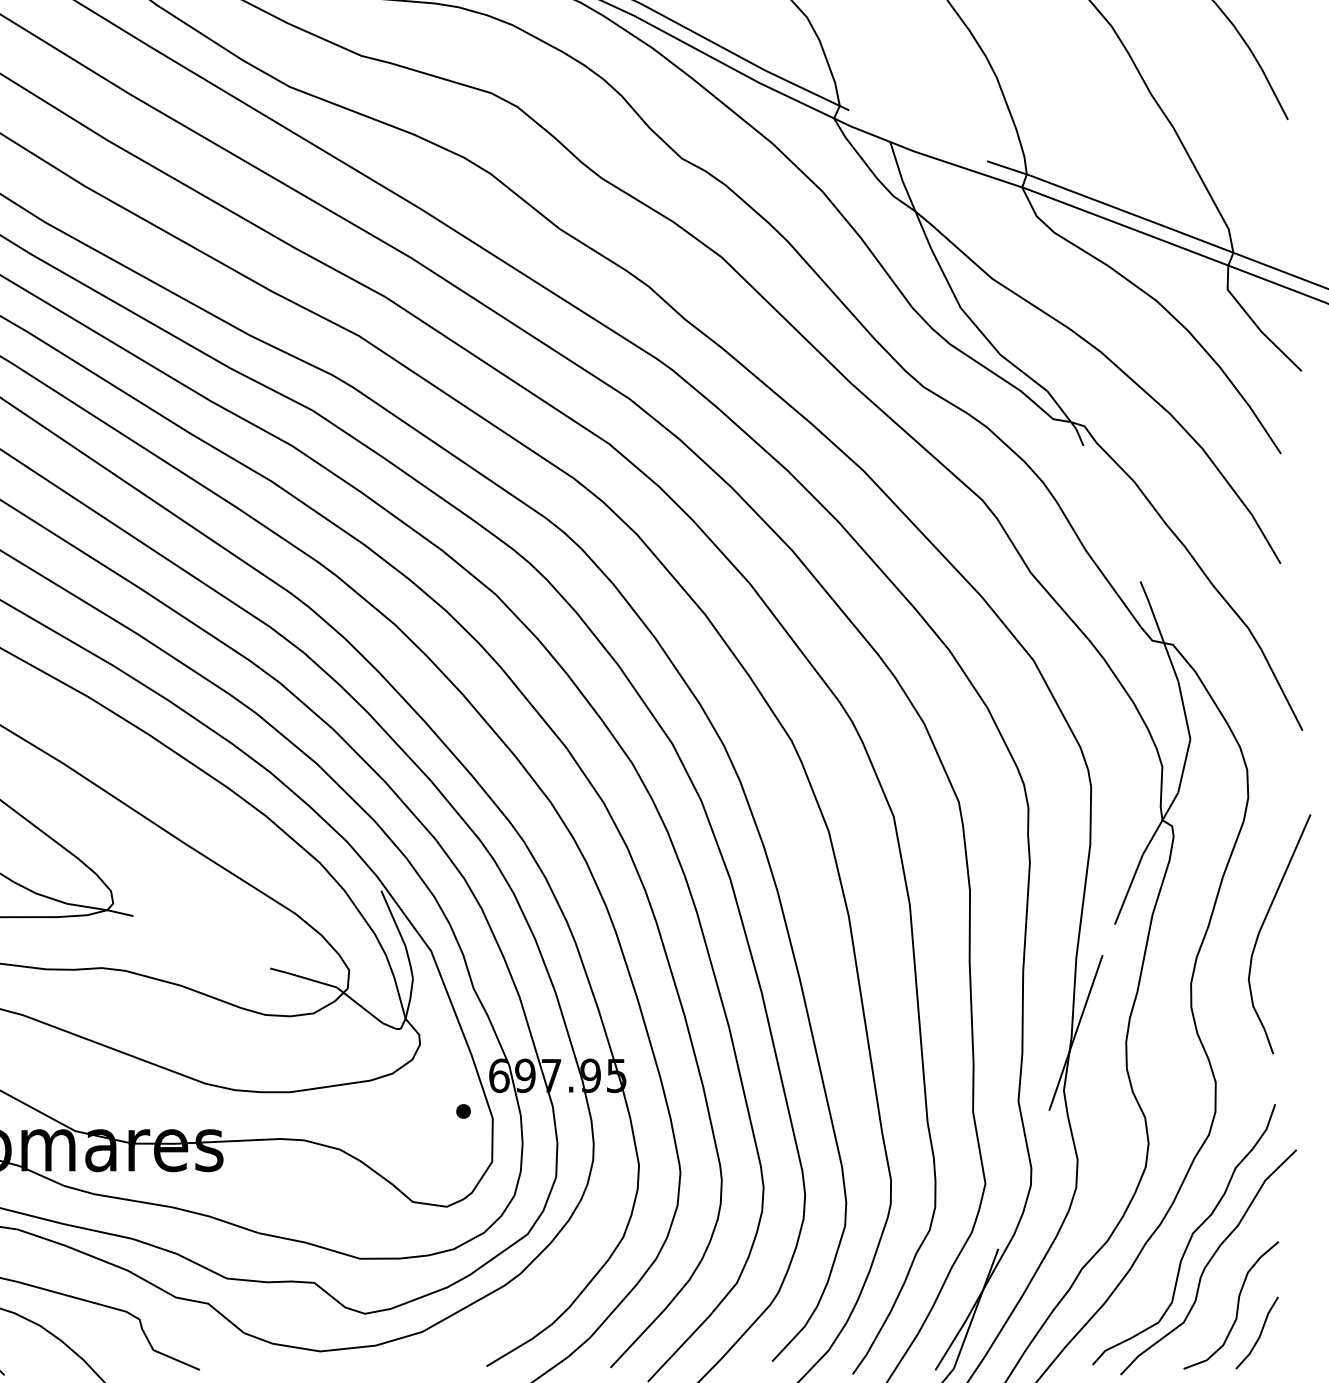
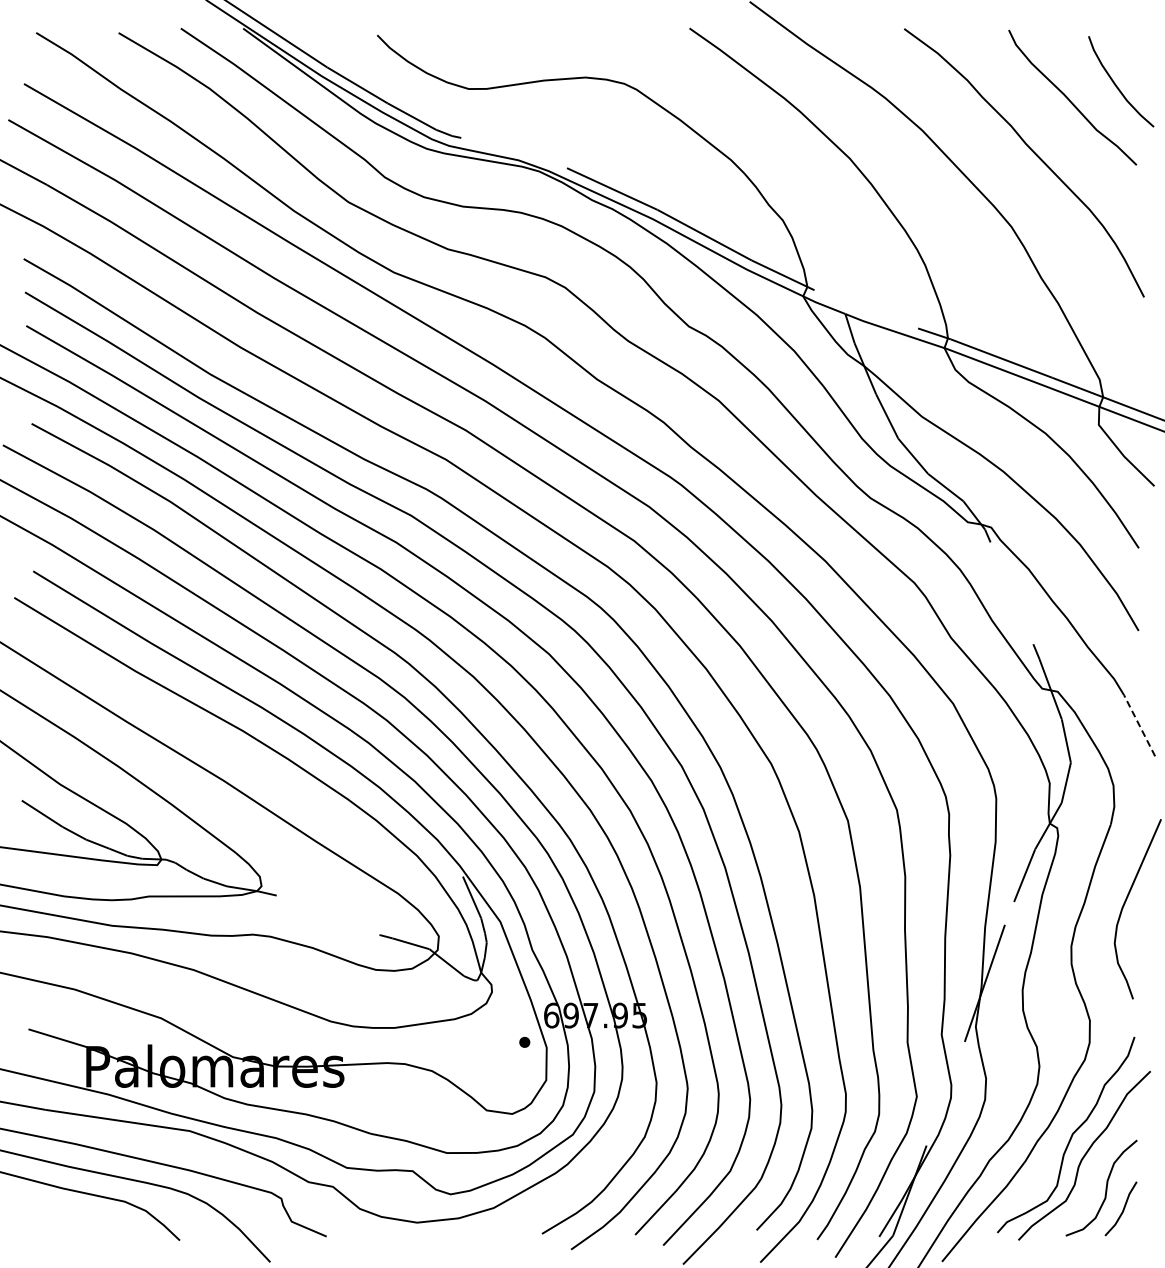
line: (1281, 689) -> (1139, 725), solid -> dashed

